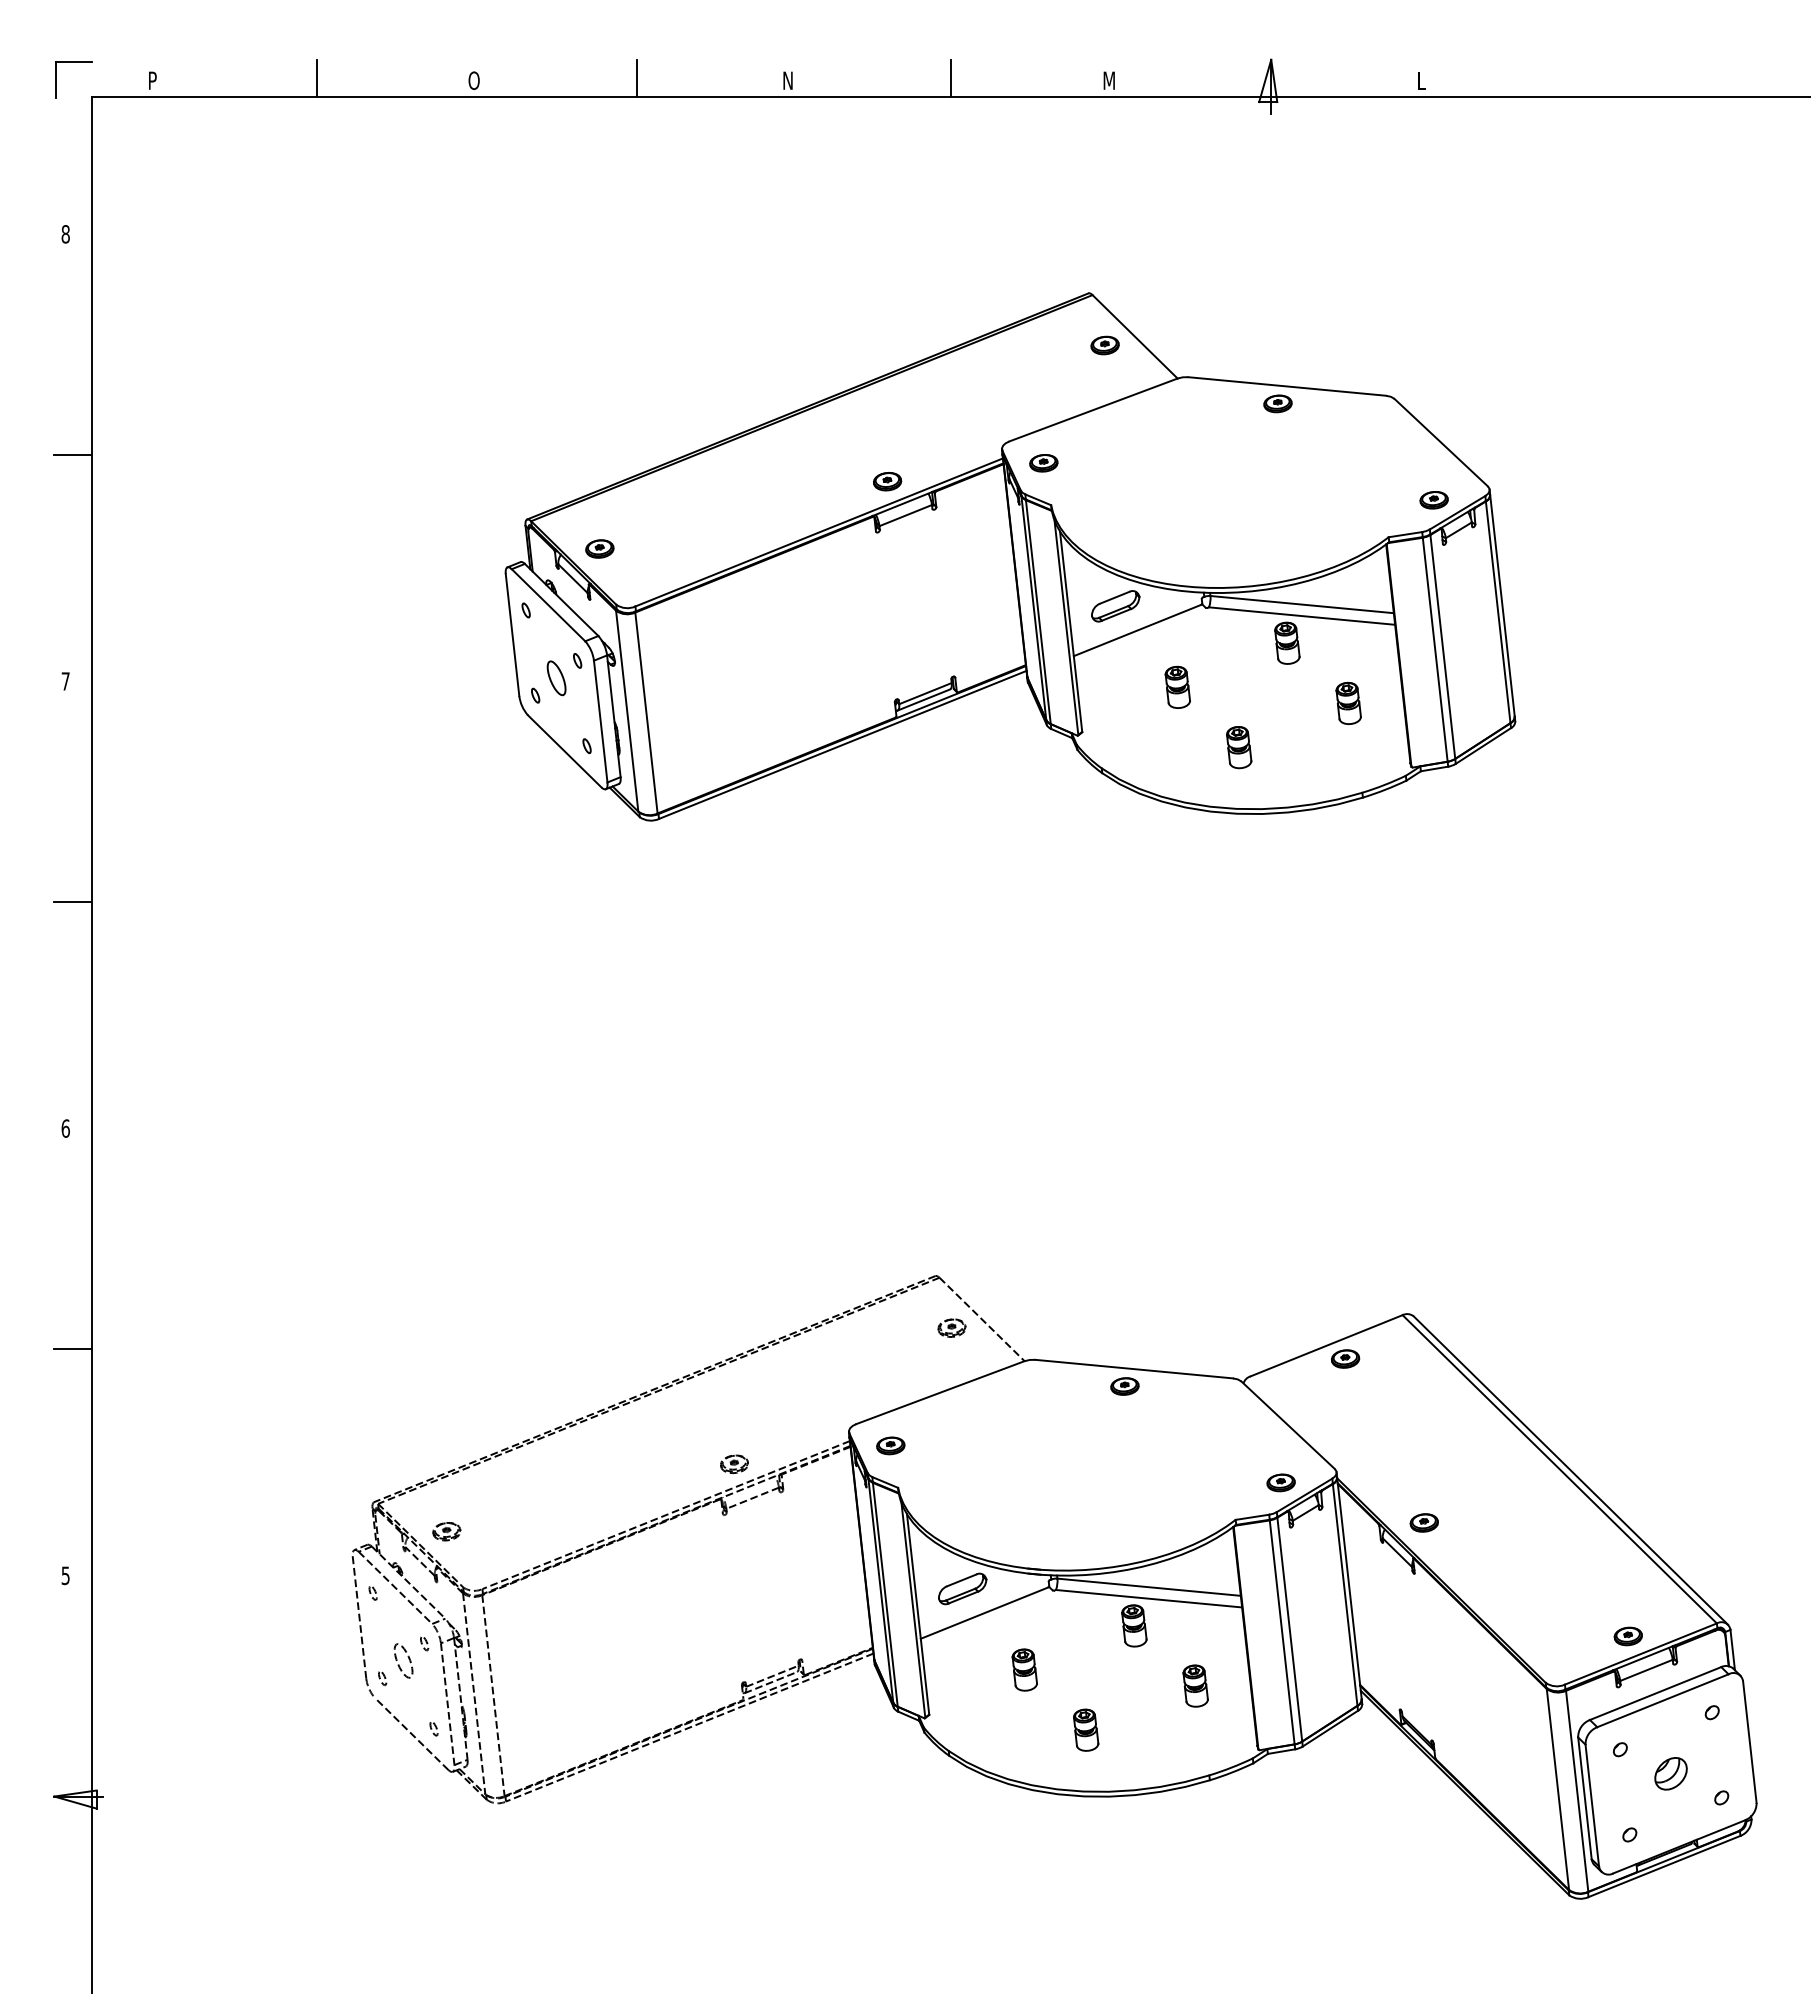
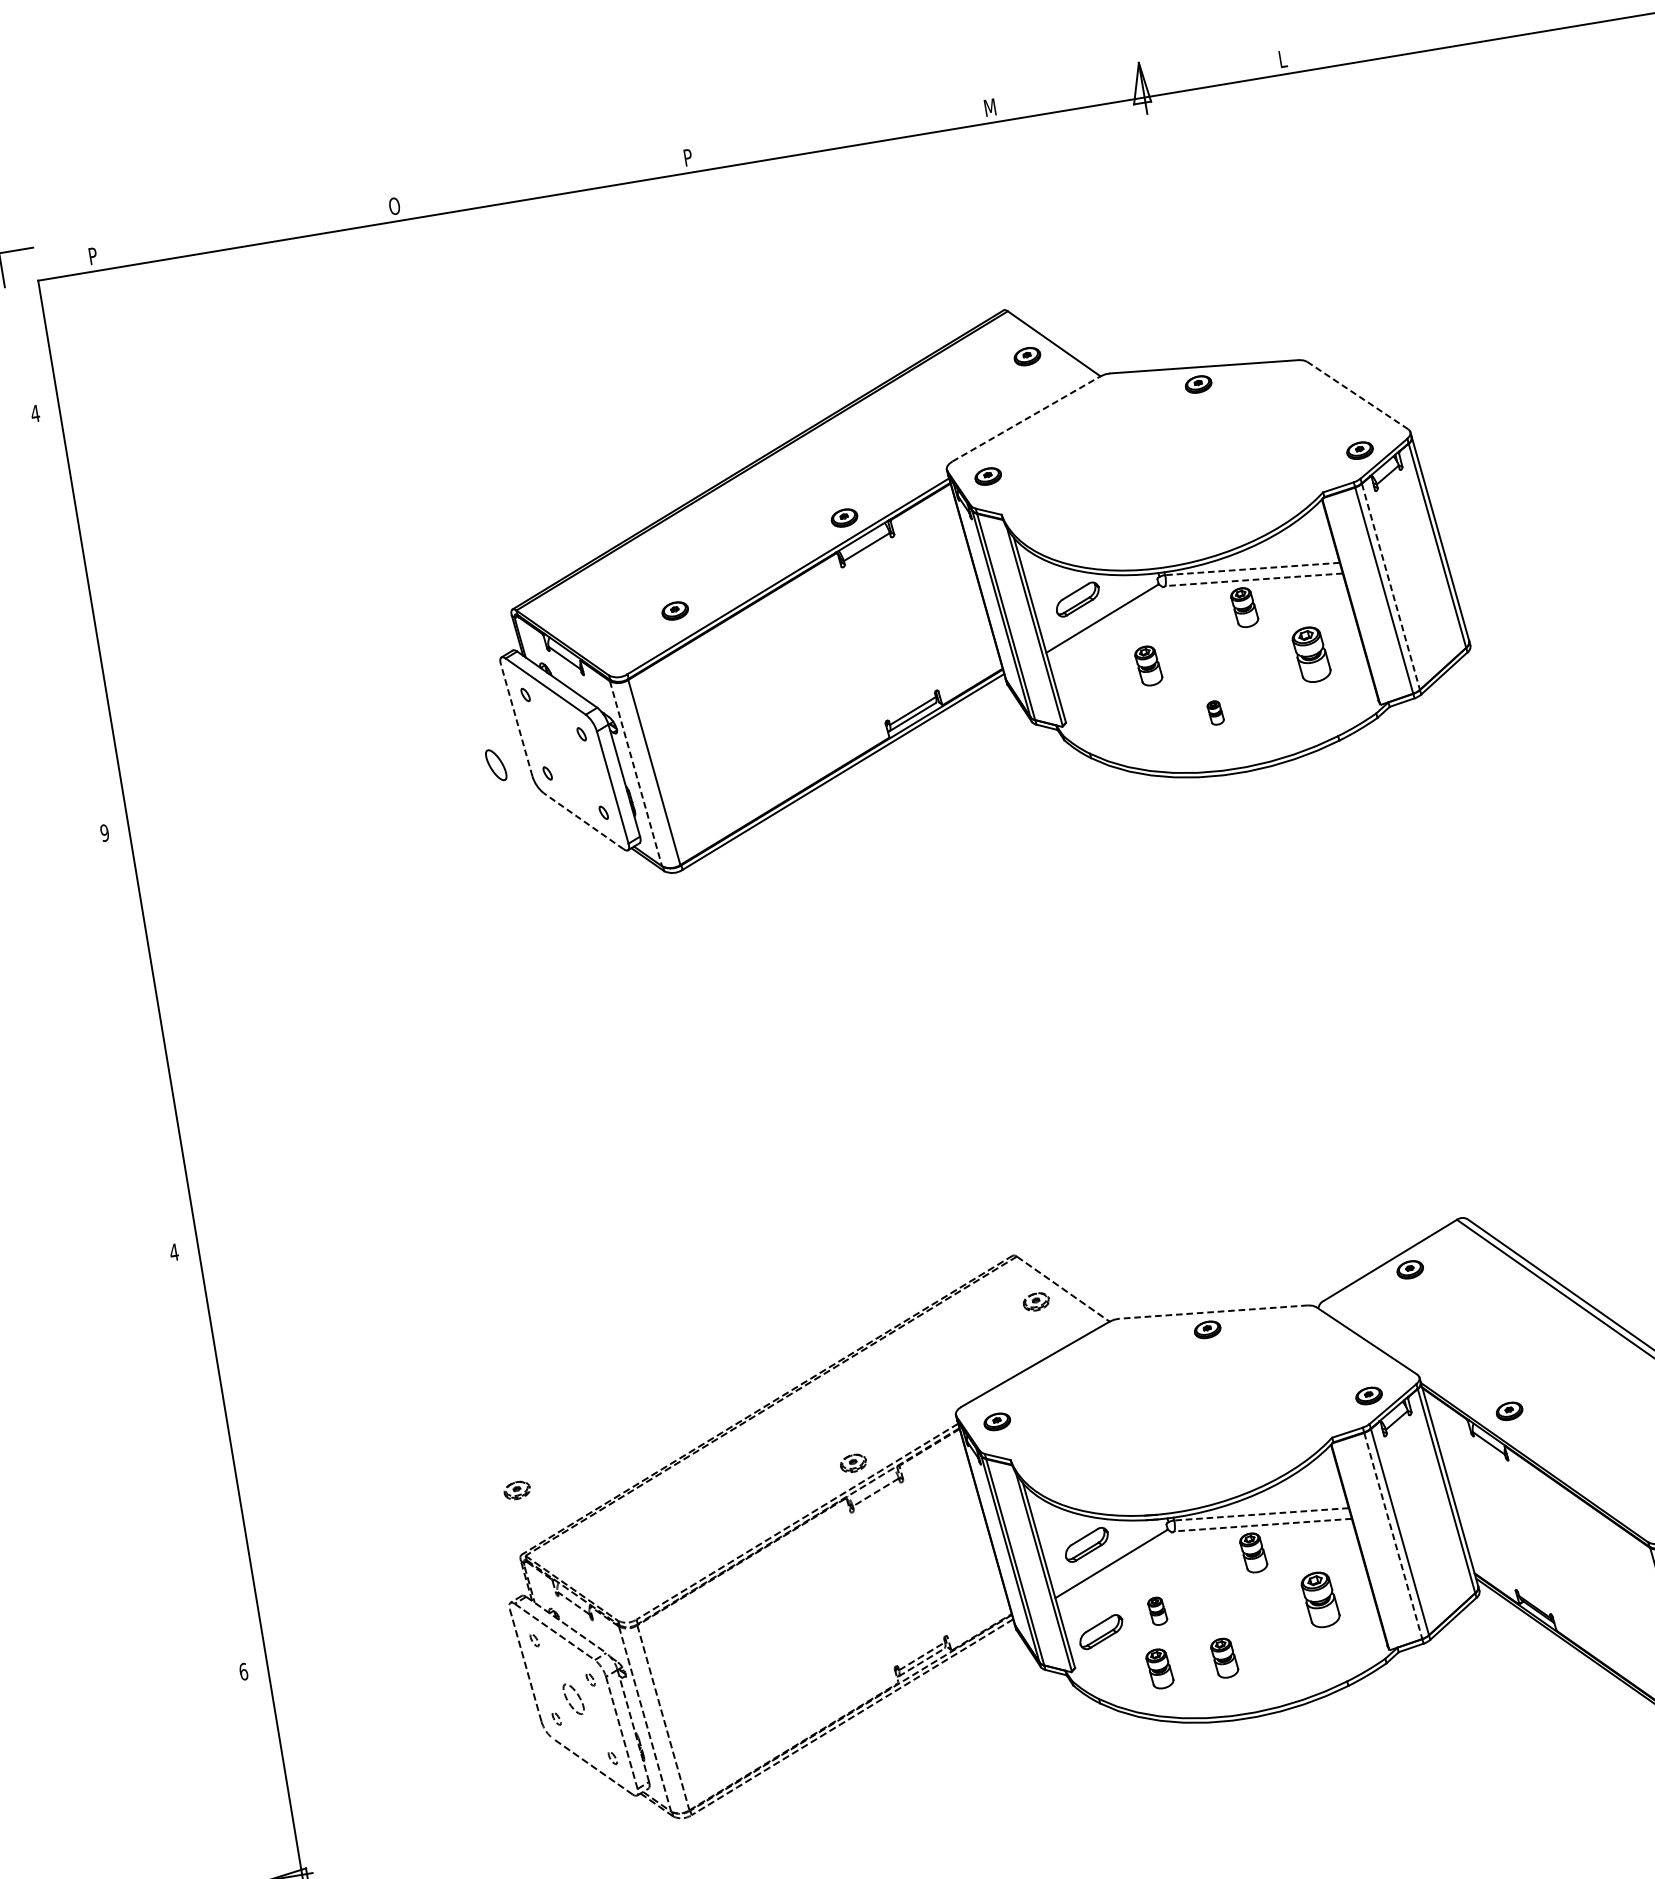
line: (316, 77) -> (246, 227), removed
line: (636, 77) -> (546, 178), removed
line: (950, 77) -> (840, 129), removed
text: (788, 80) -> (689, 157), N -> P
text: (65, 234) -> (35, 413), 8 -> 4
line: (1093, 410) -> (1026, 419), solid -> dashed
line: (1441, 442) -> (1357, 395), solid -> dashed
line: (72, 455) -> (76, 620), removed
part: (599, 548) -> (674, 610), moved
line: (1301, 604) -> (1251, 569), solid -> dashed
line: (1301, 616) -> (1253, 580), solid -> dashed
line: (512, 634) -> (516, 719), solid -> dashed
line: (1442, 646) -> (1390, 586), solid -> dashed
part: (556, 678) -> (496, 765), moved
text: (65, 681) -> (104, 833), 7 -> 9
part: (1348, 702) -> (1311, 653), size x1.4
line: (627, 711) -> (636, 774), solid -> dashed
part: (1239, 747) -> (1215, 712), size x0.6
line: (564, 751) -> (583, 821), solid -> dashed
line: (72, 902) -> (145, 1039), removed
text: (65, 1128) -> (174, 1252), 6 -> 4
line: (72, 1349) -> (214, 1458), removed
line: (1133, 1369) -> (1213, 1312), solid -> dashed
part: (446, 1531) -> (516, 1490), moved
text: (65, 1575) -> (243, 1671), 5 -> 6
line: (1148, 1587) -> (1260, 1514), solid -> dashed
line: (1148, 1598) -> (1262, 1524), solid -> dashed
line: (1282, 1632) -> (1393, 1536), solid -> dashed
part: (1024, 1669) -> (1157, 1610), size x0.7
part: (962, 1681) -> (1101, 1631), added
part: (1195, 1685) -> (1320, 1599), size x1.4
part: (1017, 1729) -> (1160, 1668), added

